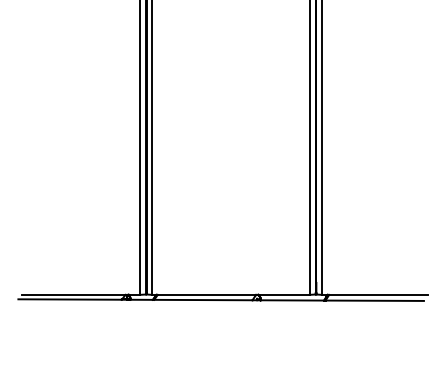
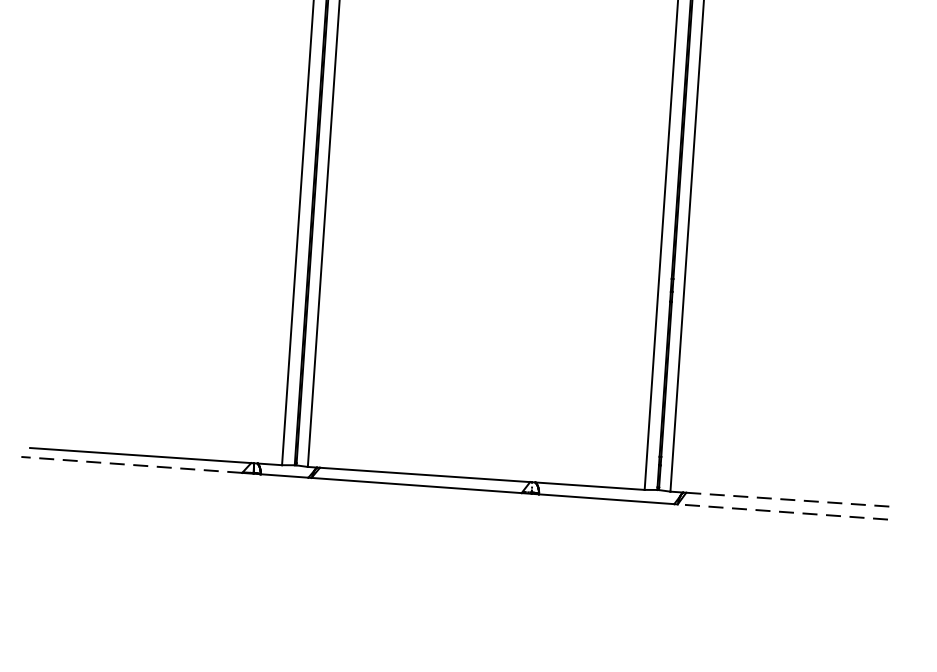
line: (378, 294) -> (791, 499), solid -> dashed
line: (70, 299) -> (132, 464), solid -> dashed
line: (374, 300) -> (782, 511), solid -> dashed

